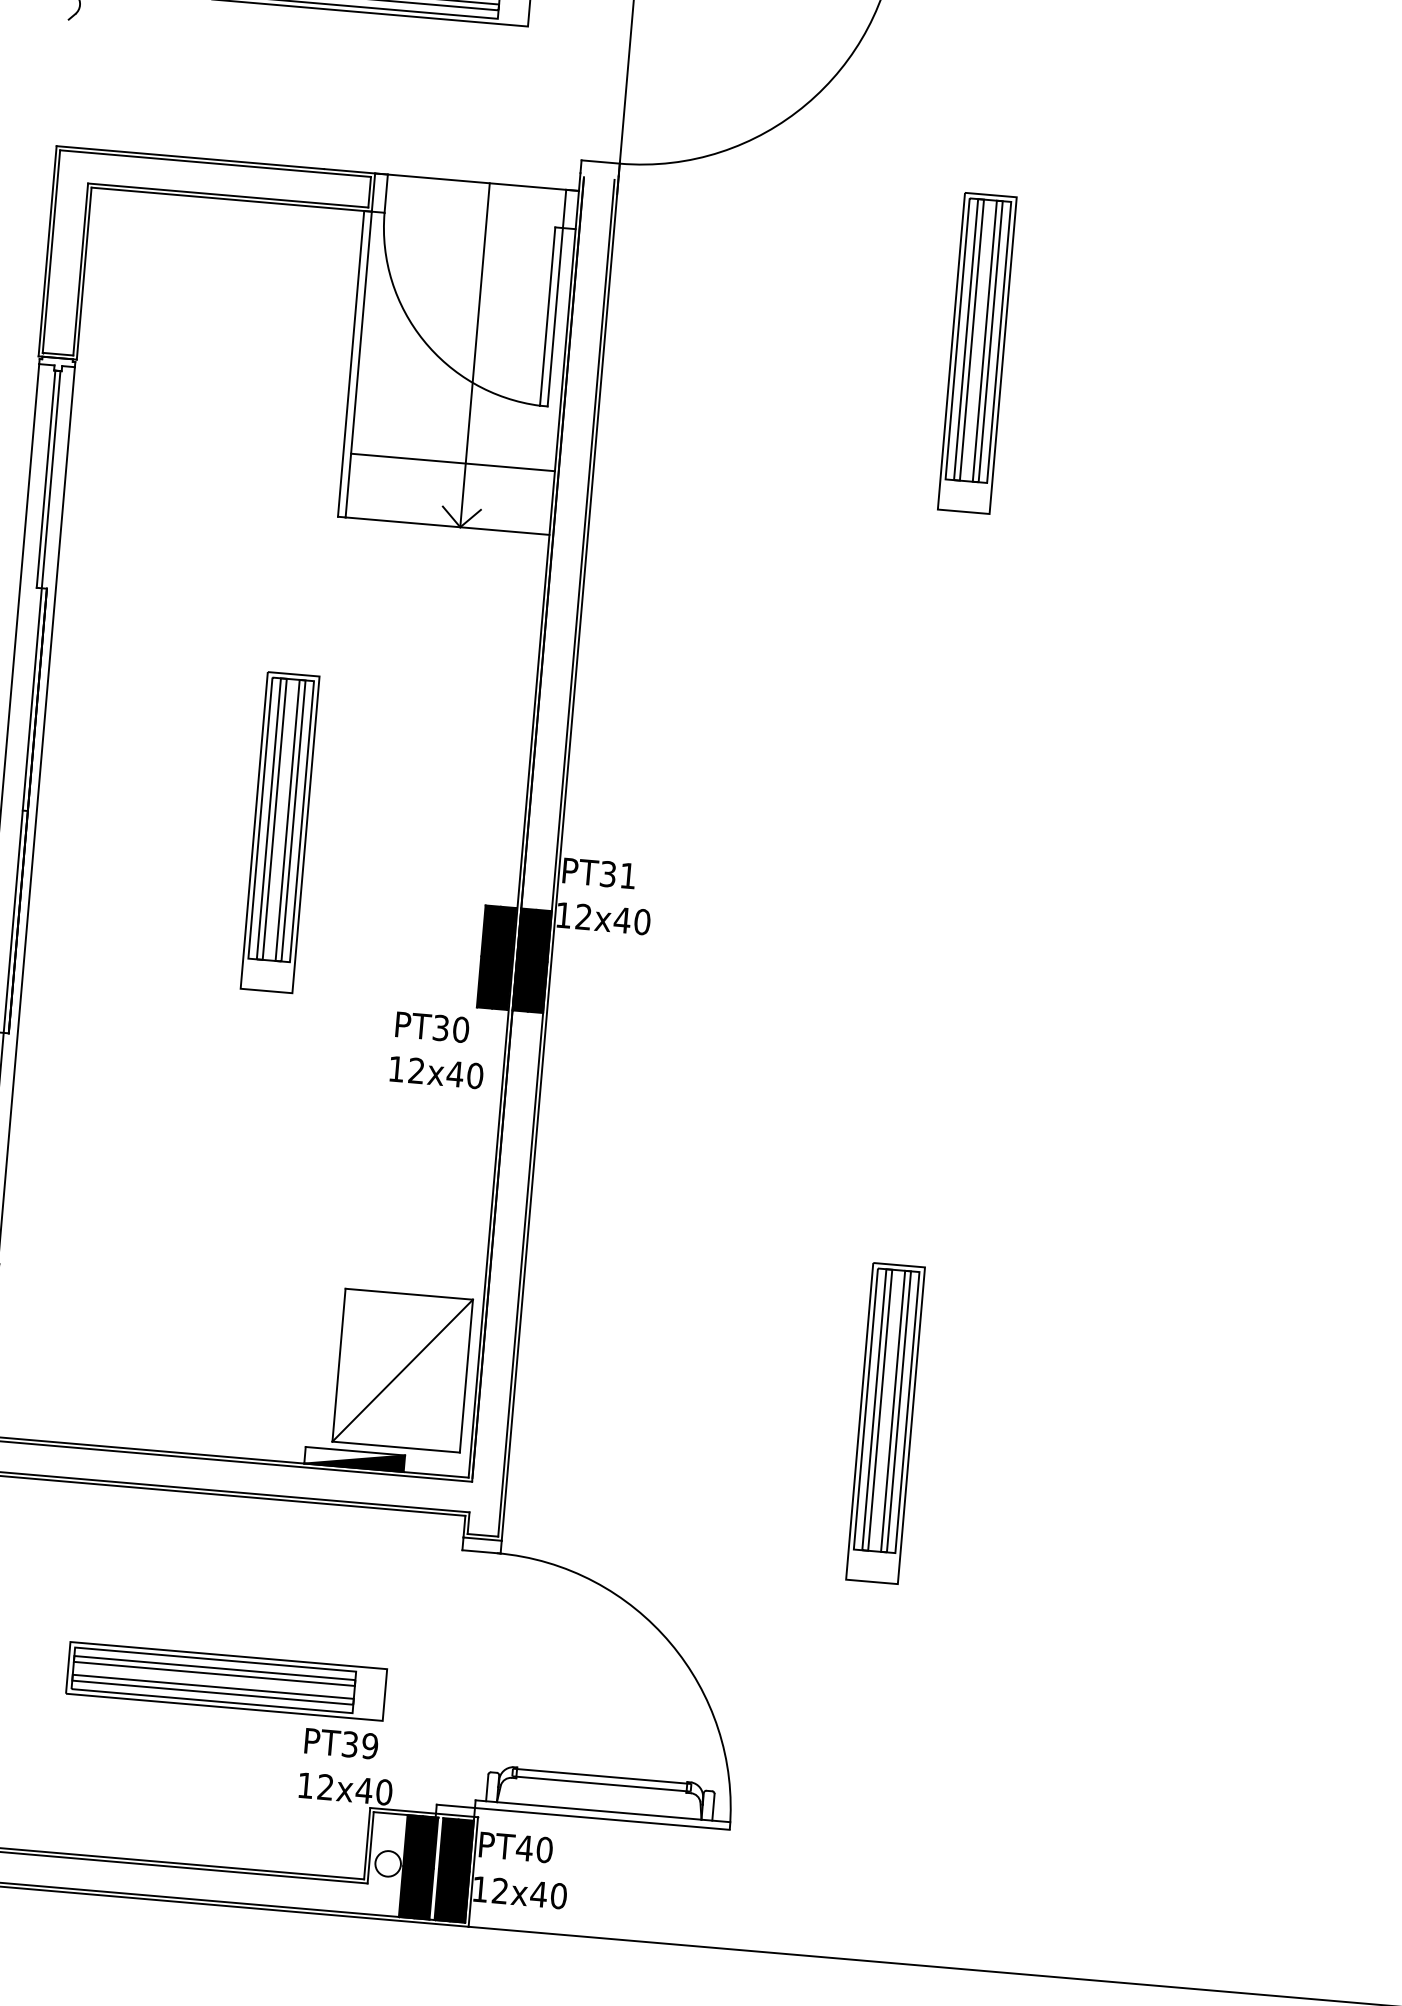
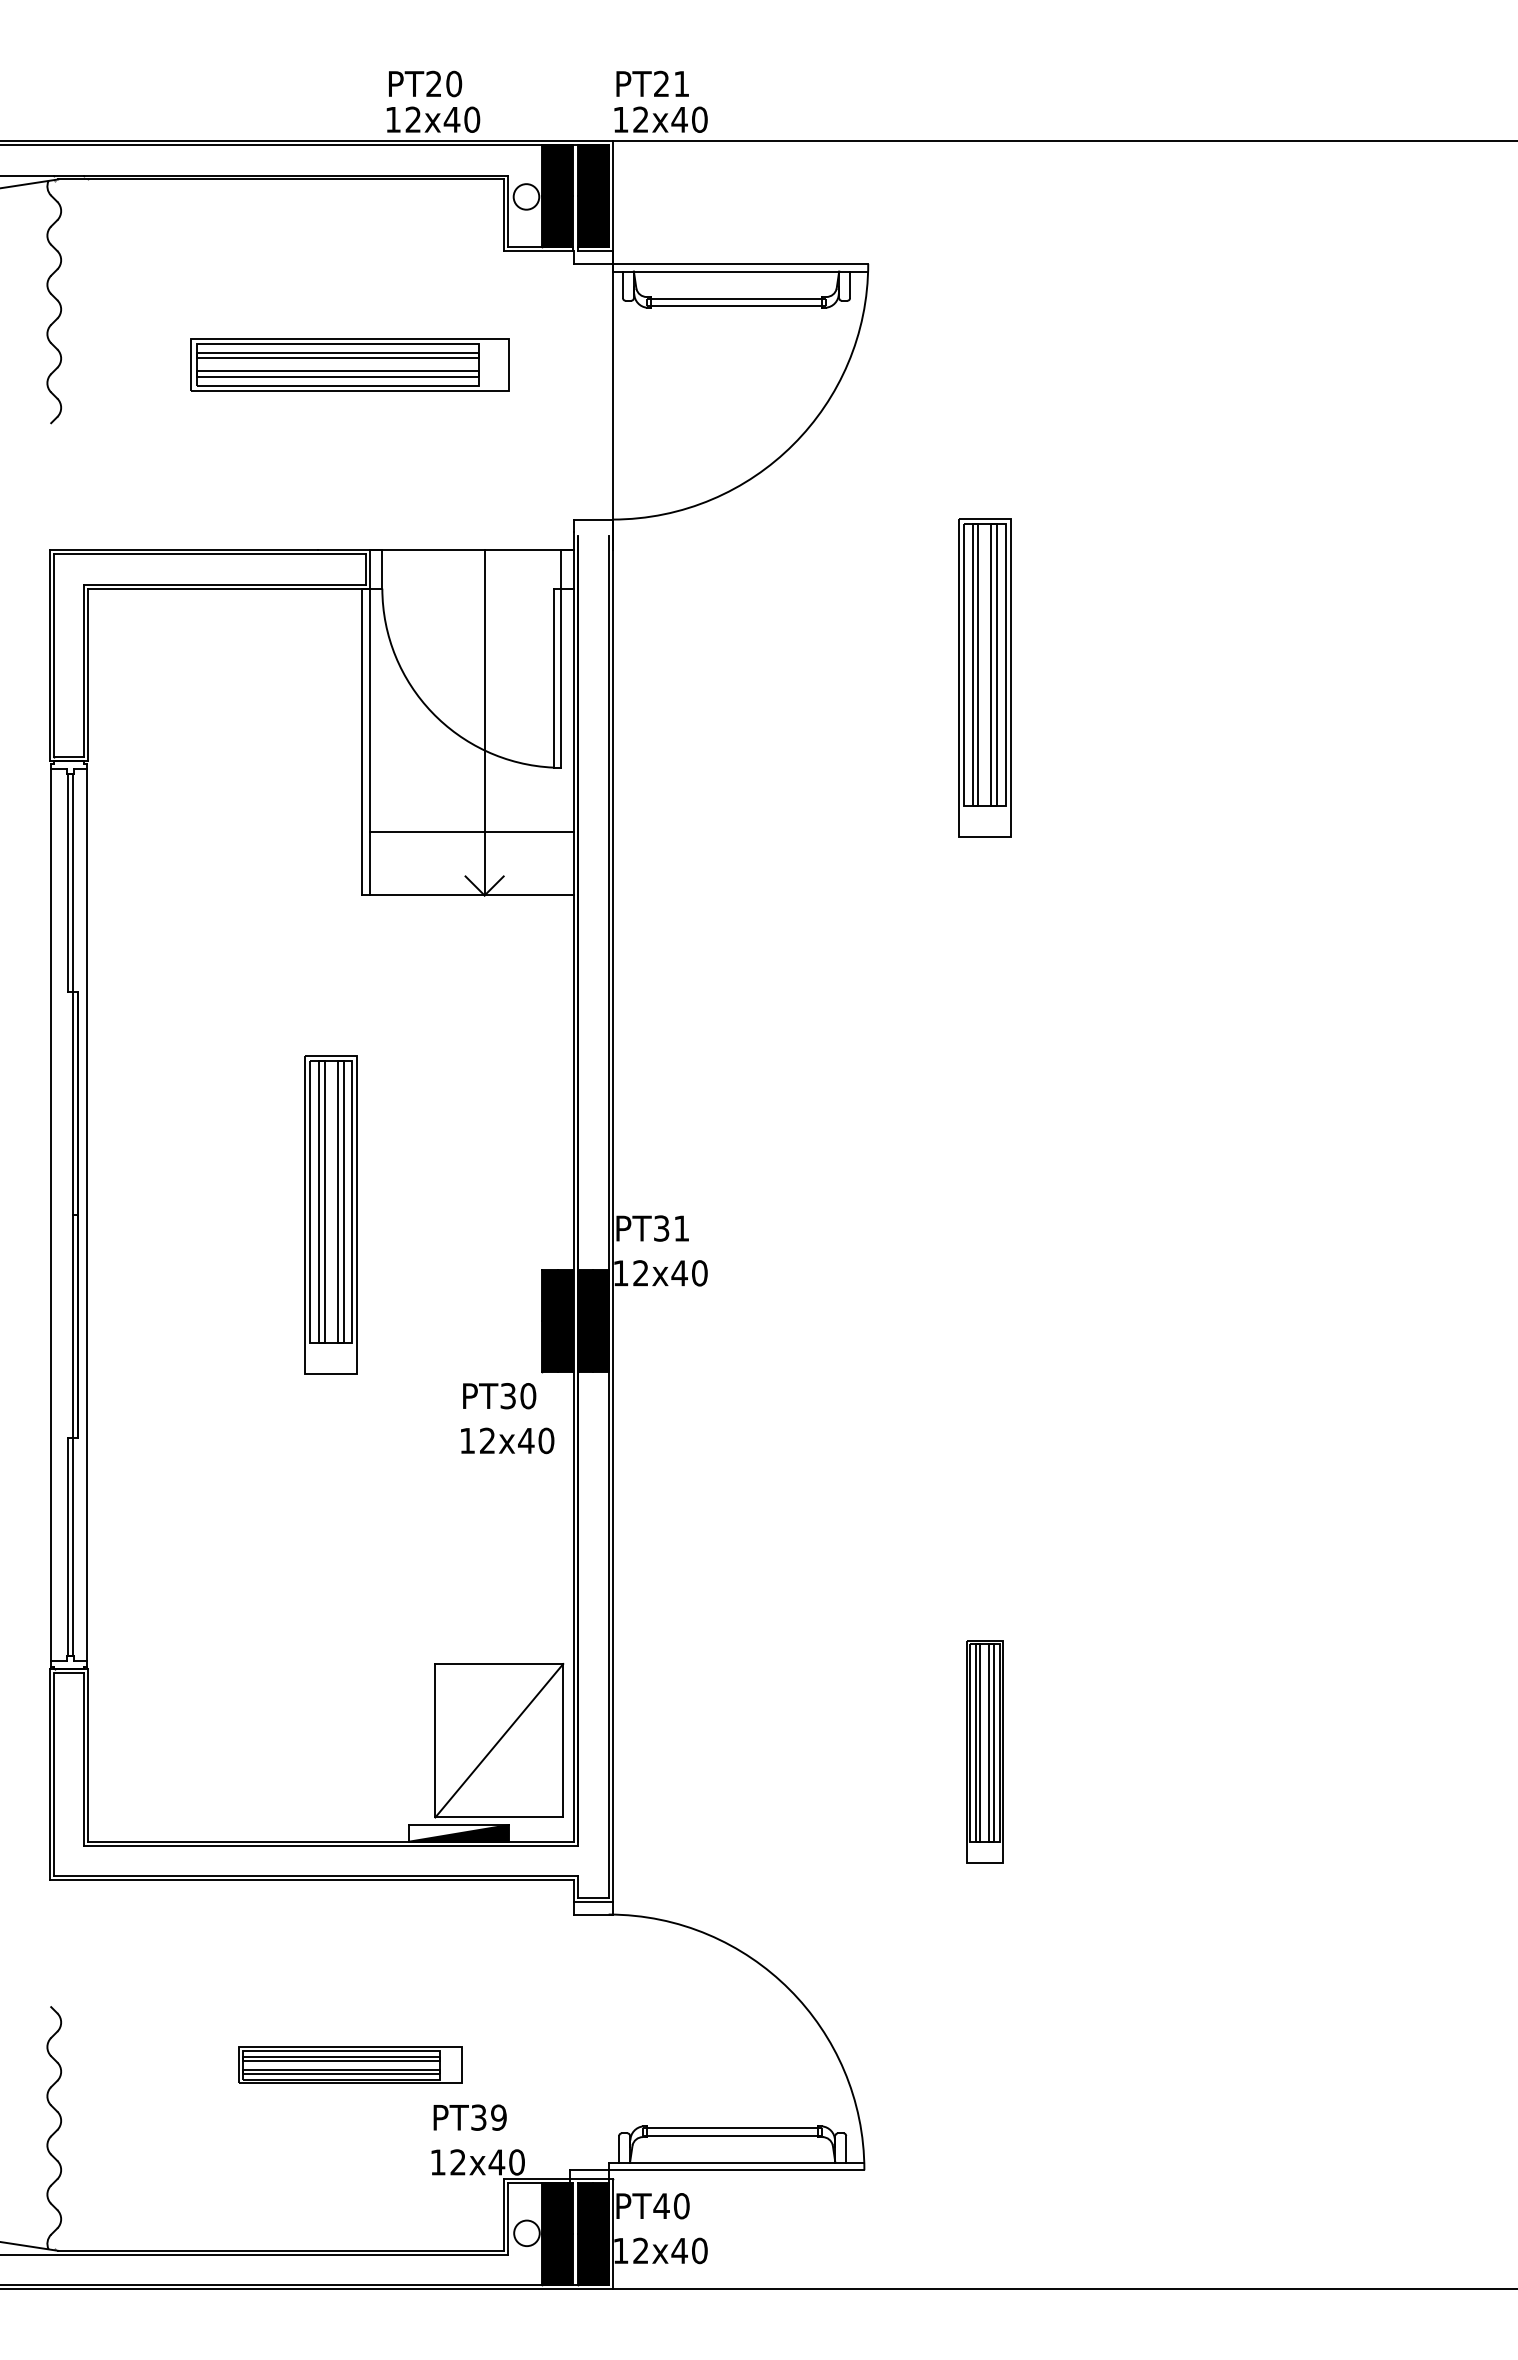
part: (885, 1422) -> (984, 1751), size x0.7
part: (225, 1680) -> (349, 2064), size x0.7

